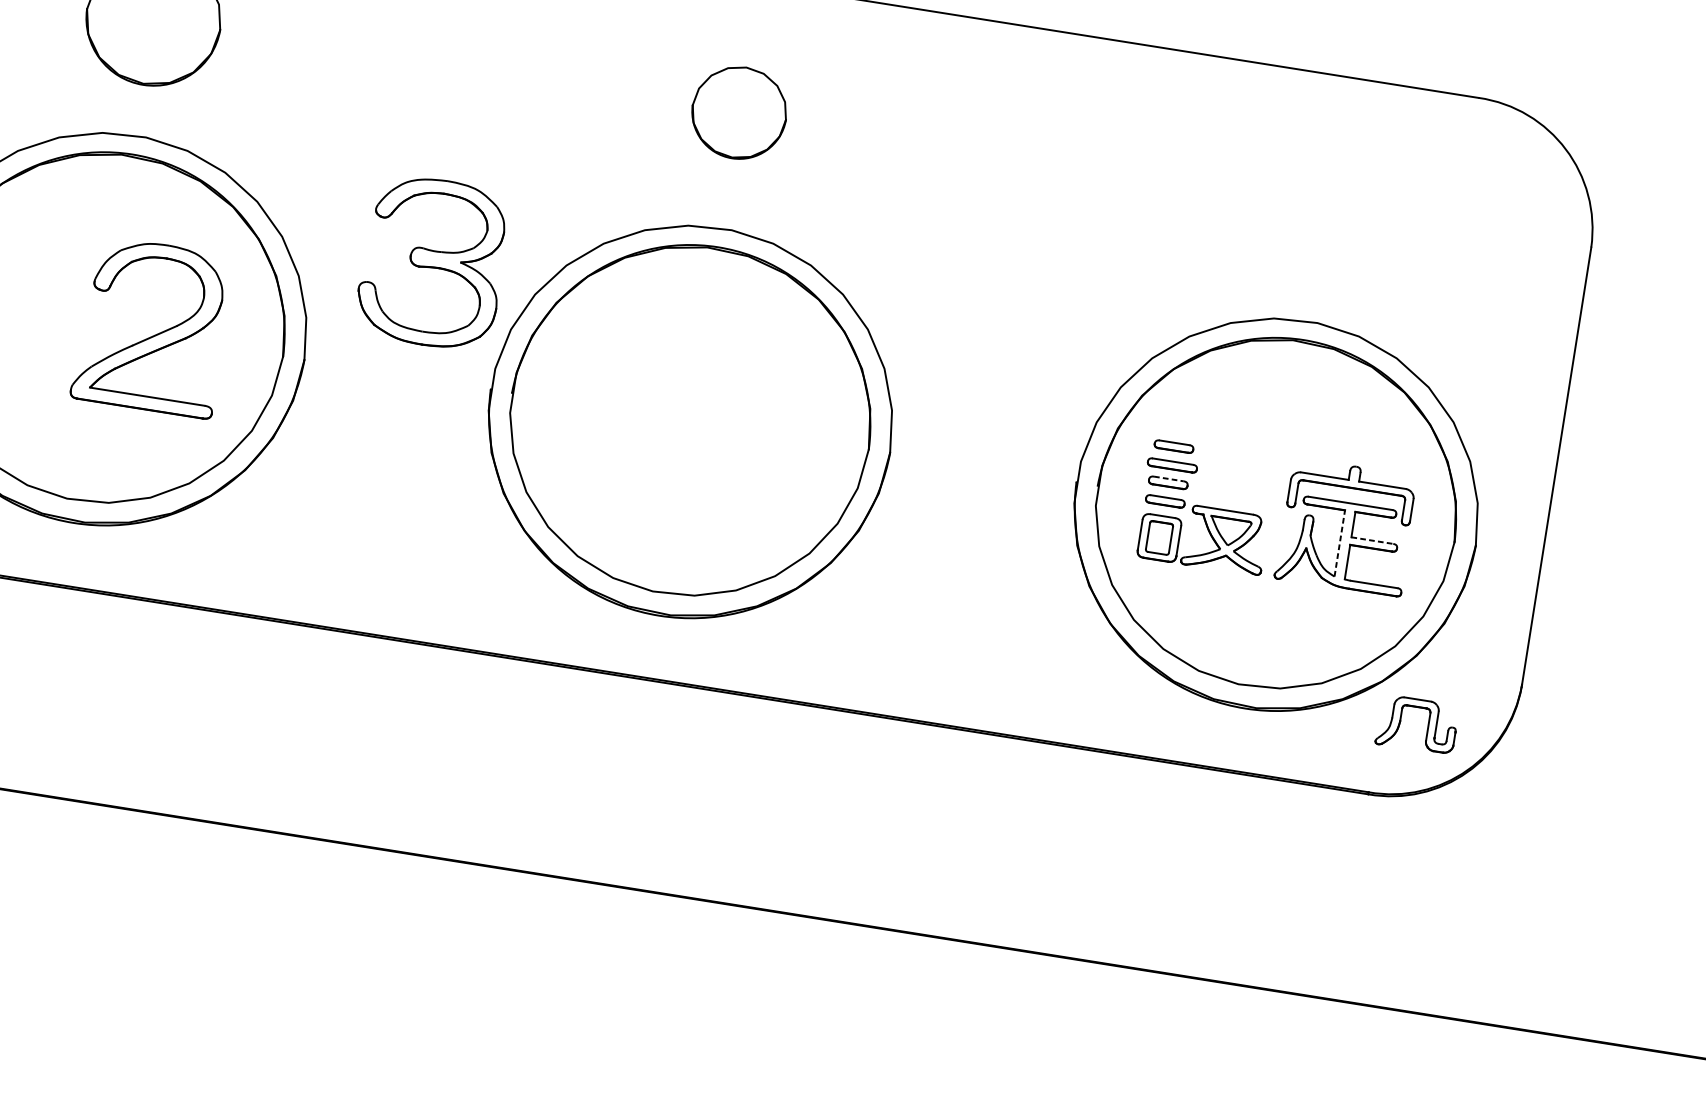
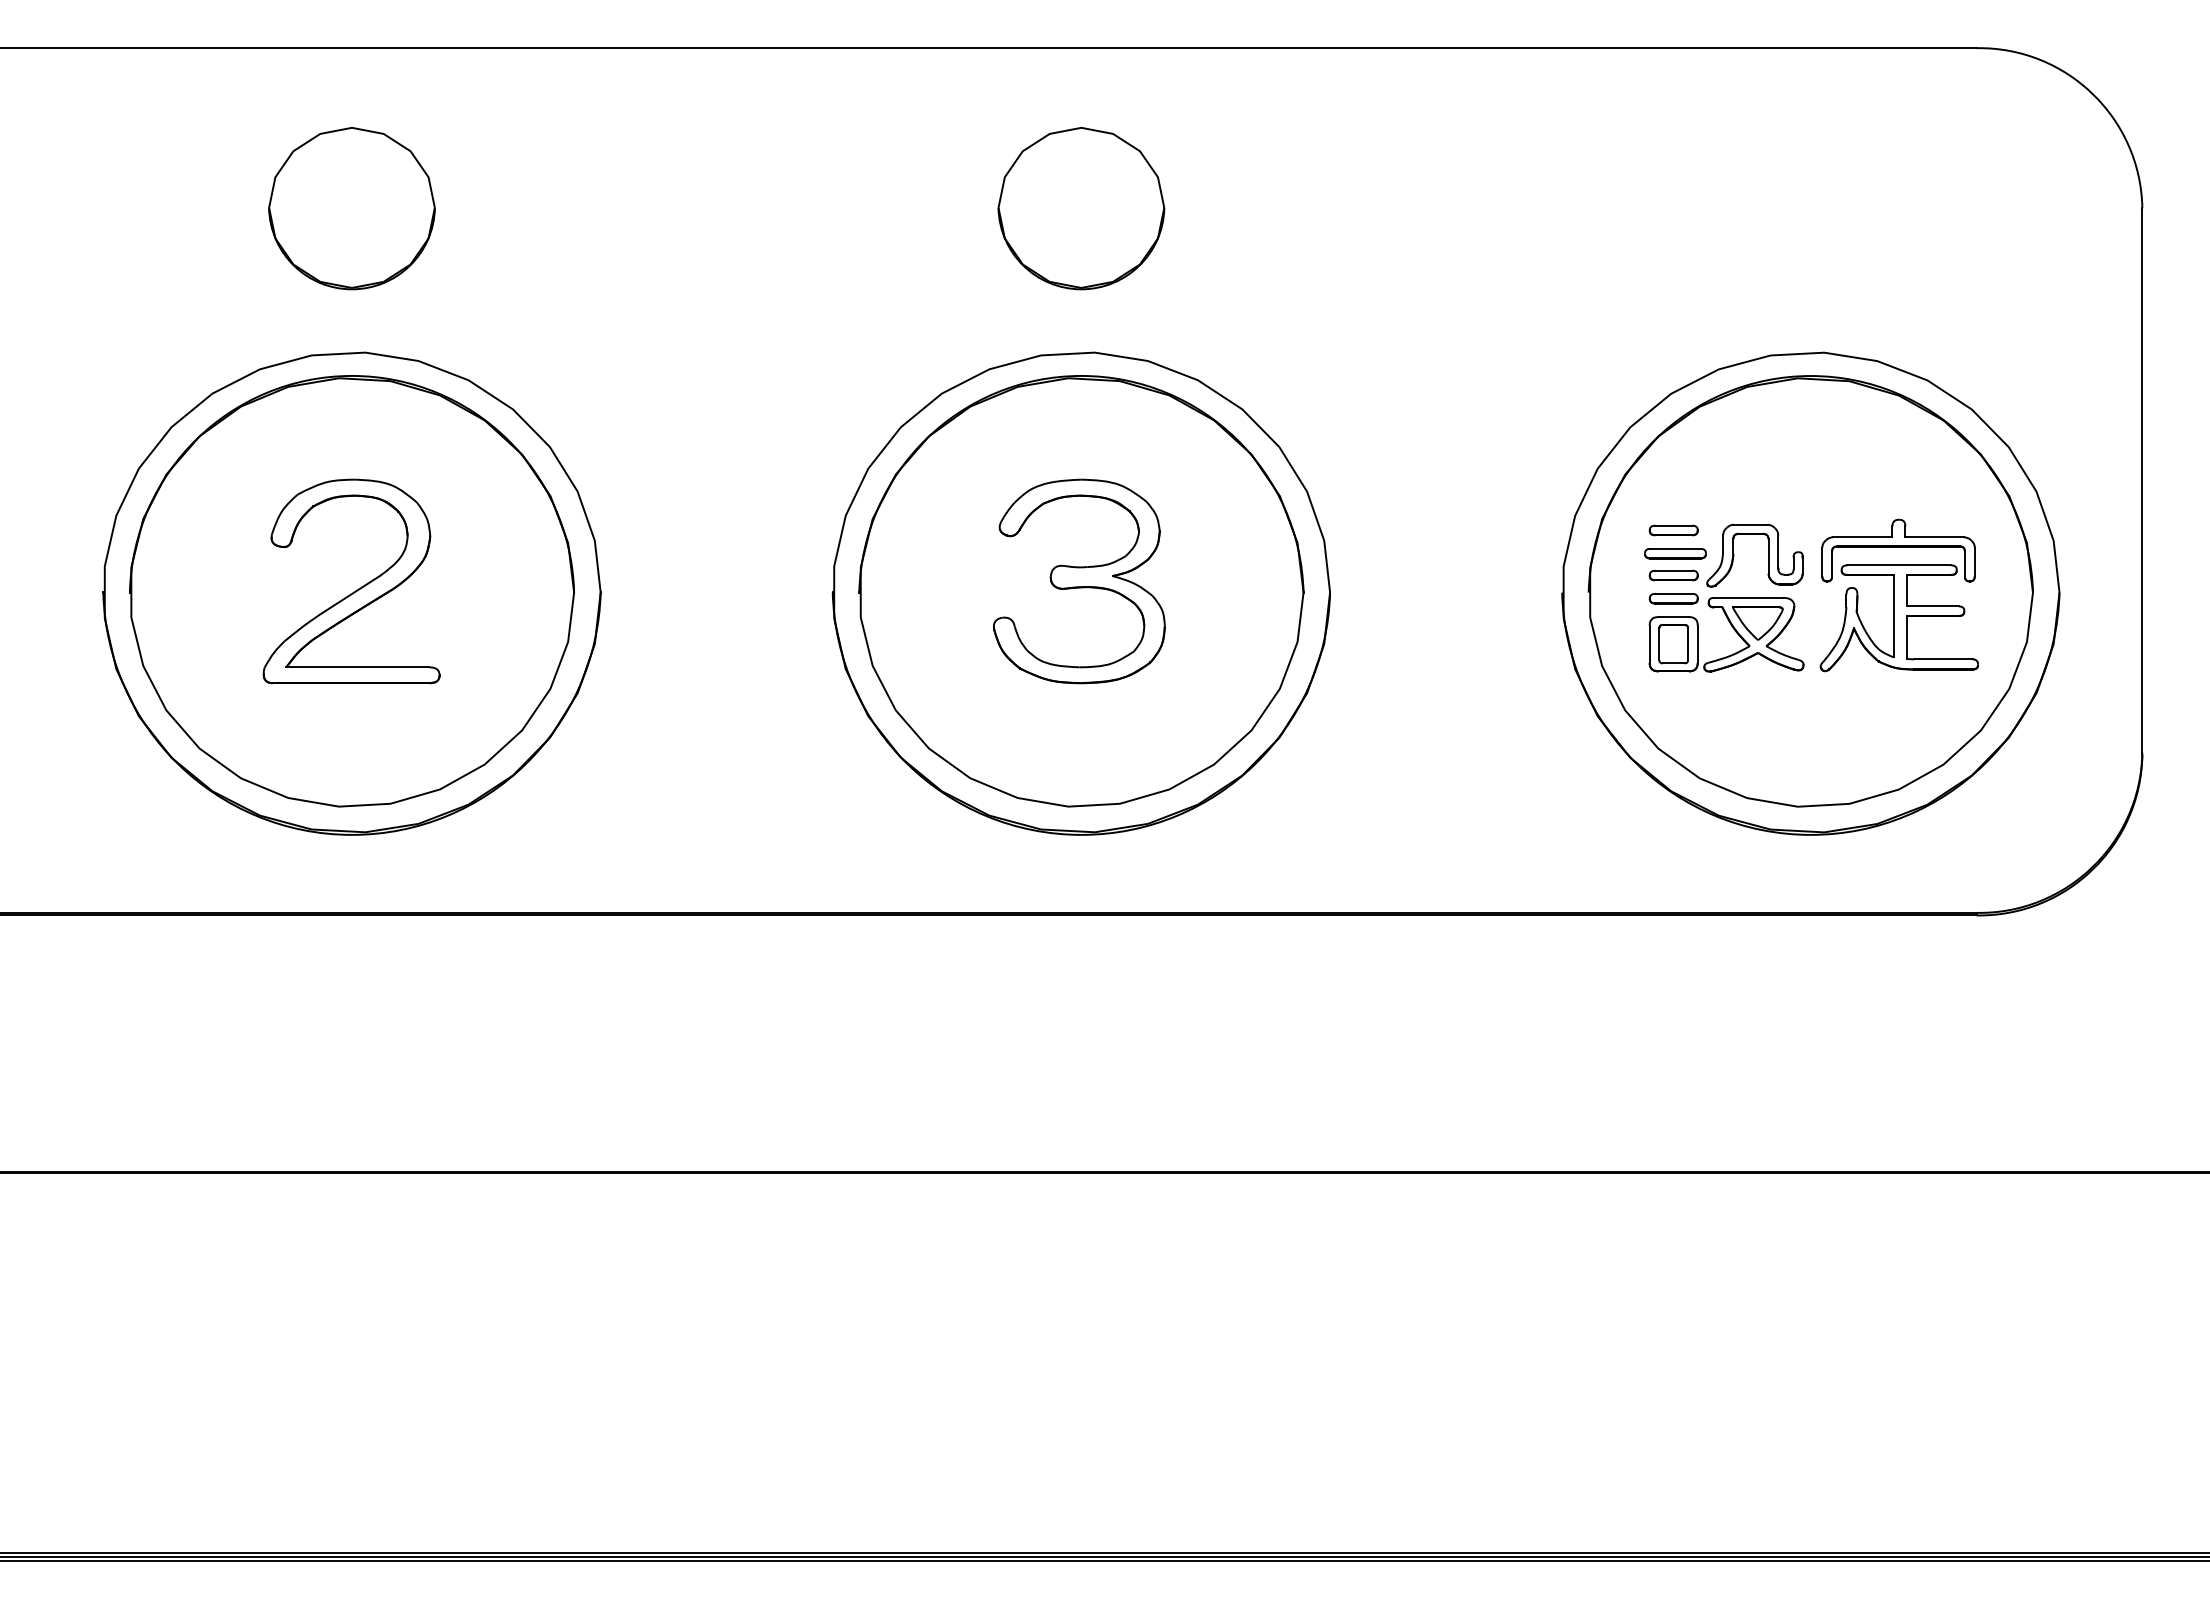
part: (739, 112) -> (1081, 208), size x1.43
part: (433, 262) -> (1079, 581), moved
part: (156, 334) -> (356, 589), moved
line: (1168, 478) -> (1673, 570), dashed -> solid
line: (1372, 540) -> (1933, 606), dashed -> solid
line: (1339, 542) -> (1893, 615), dashed -> solid
part: (1428, 726) -> (1768, 555), moved

